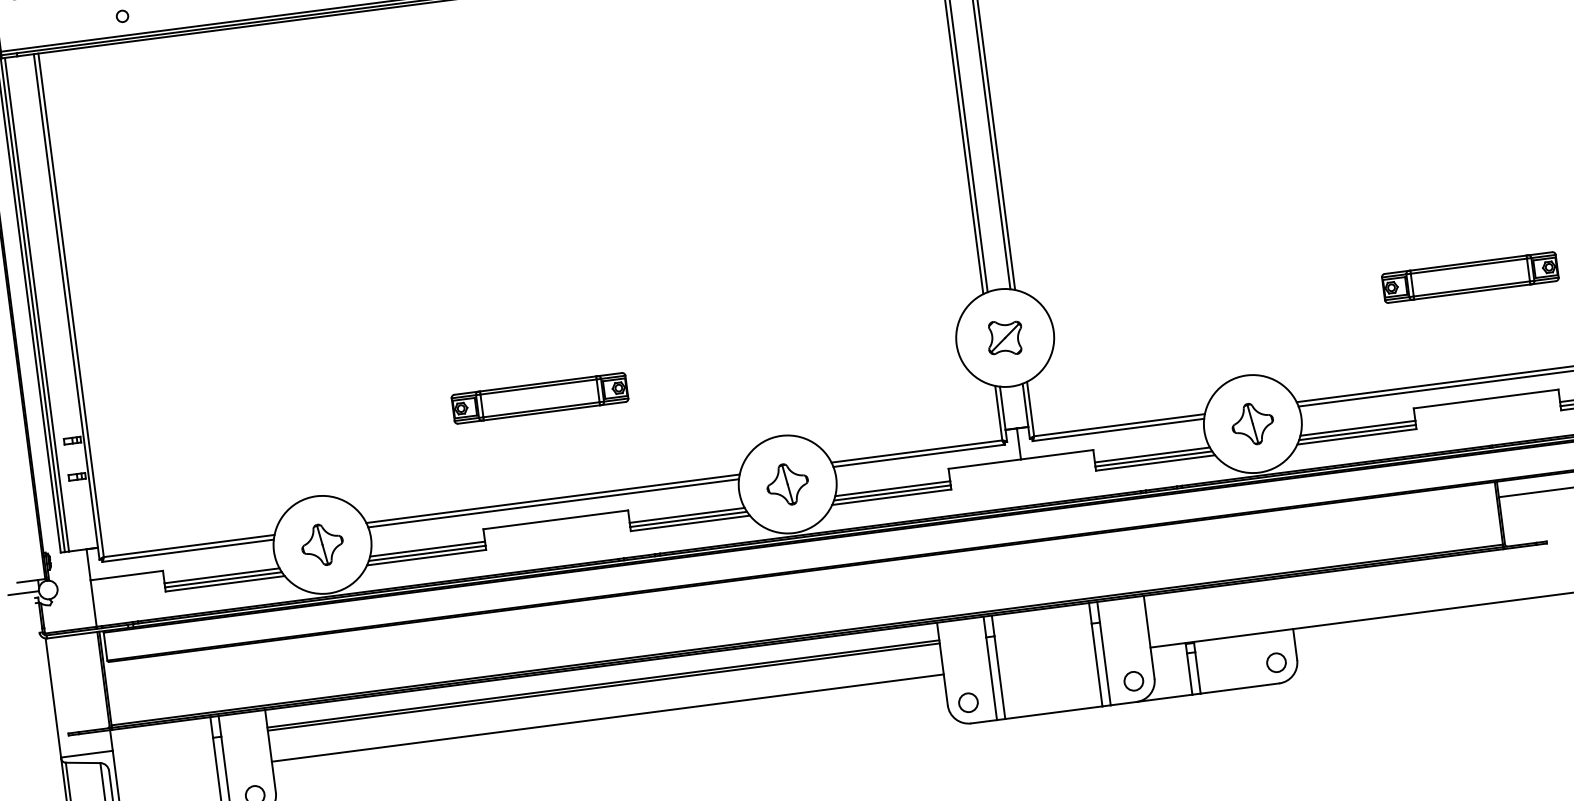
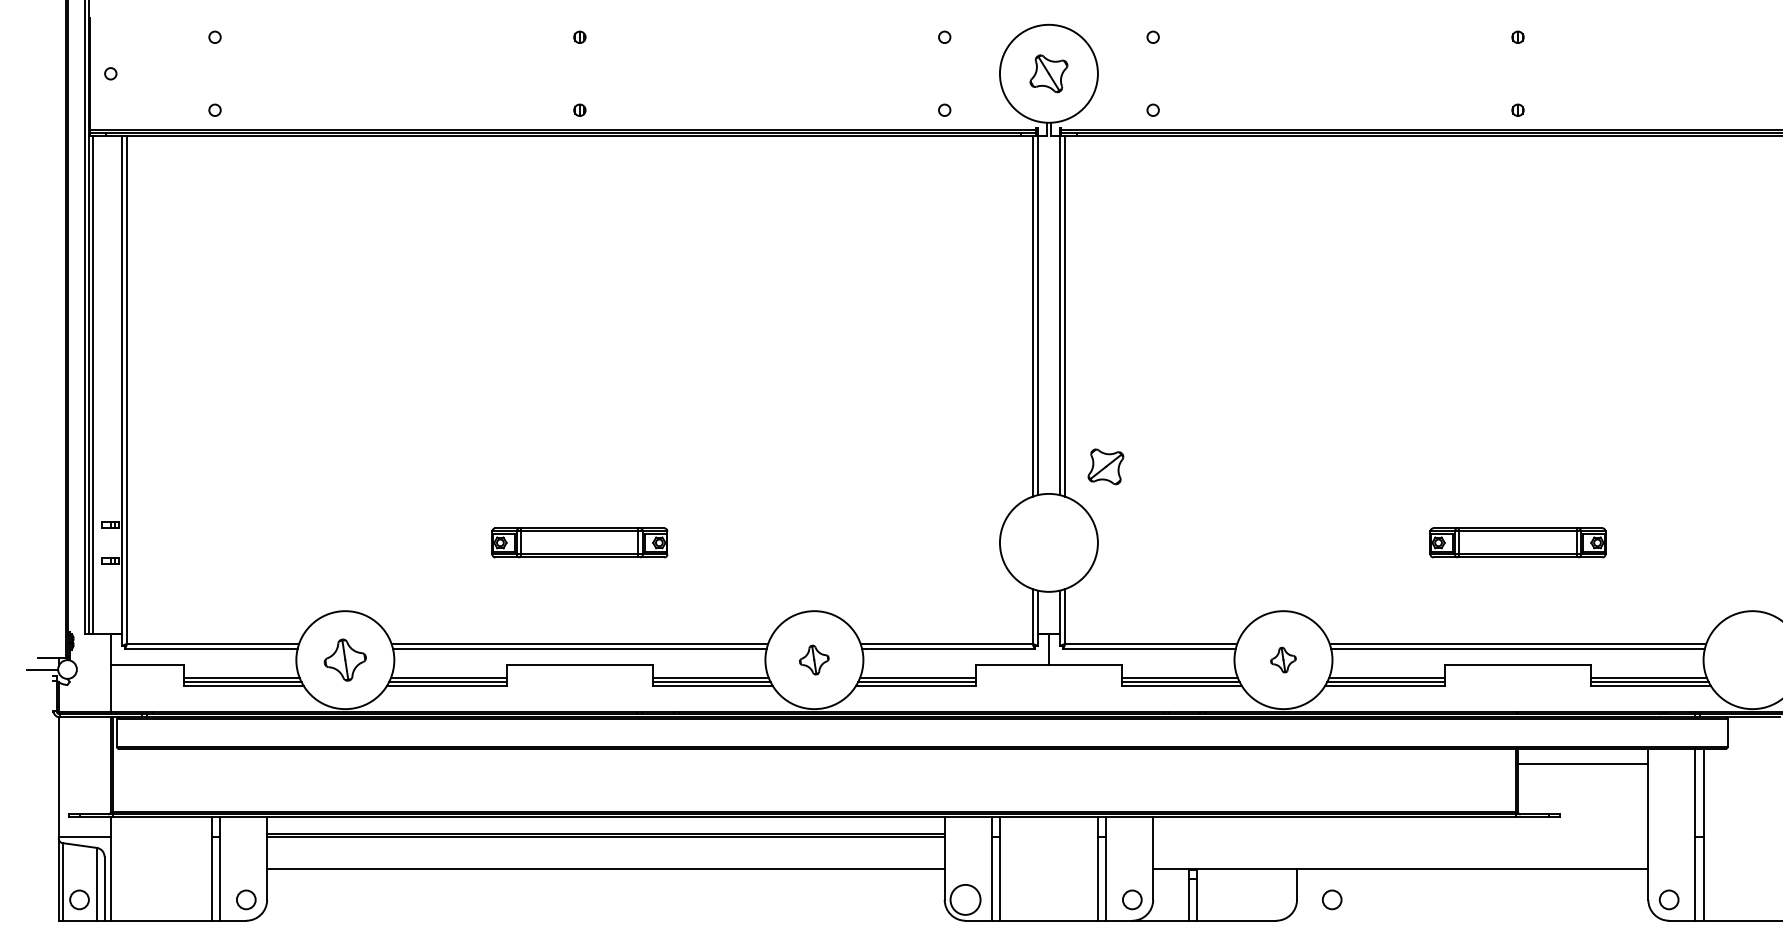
part: (1004, 337) -> (1105, 466), moved
part: (1252, 423) -> (1283, 659), size x0.6
part: (786, 483) -> (813, 659), size x0.7
circle: (1276, 662) -> (1332, 899), moved
circle: (968, 702) -> (965, 899), size x1.6

